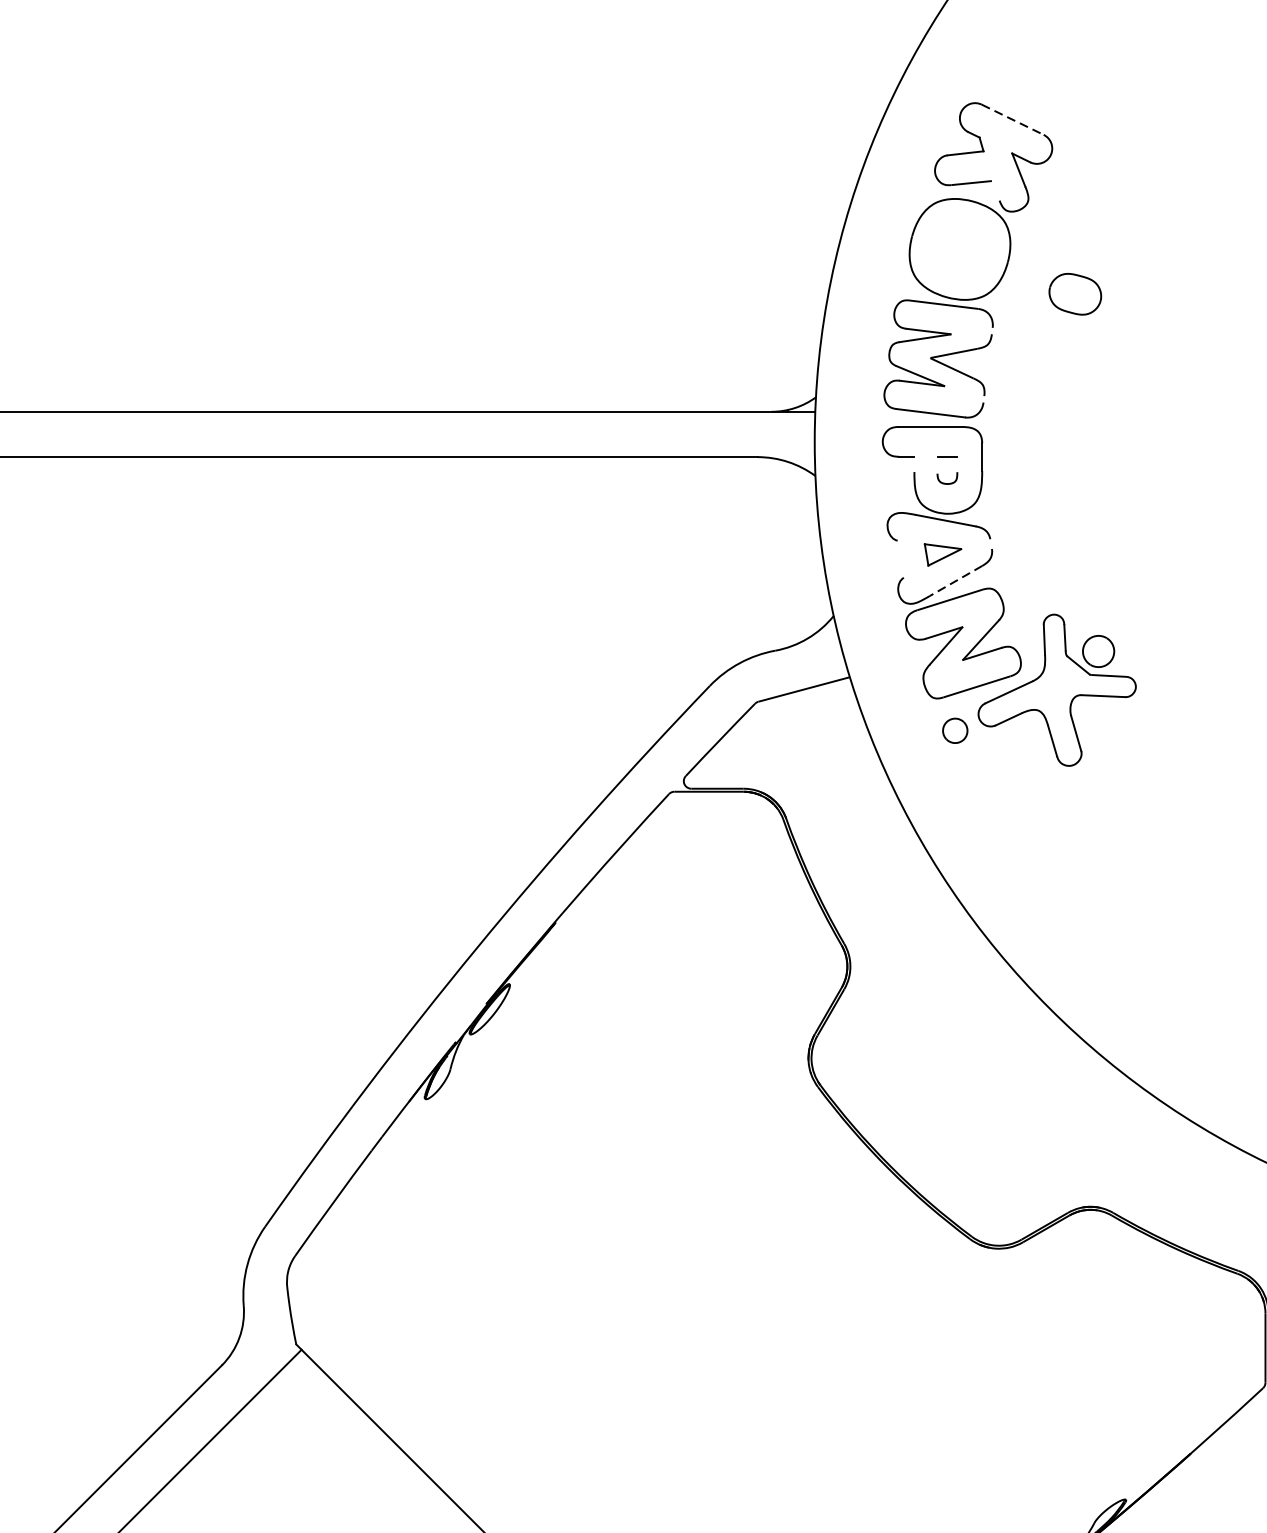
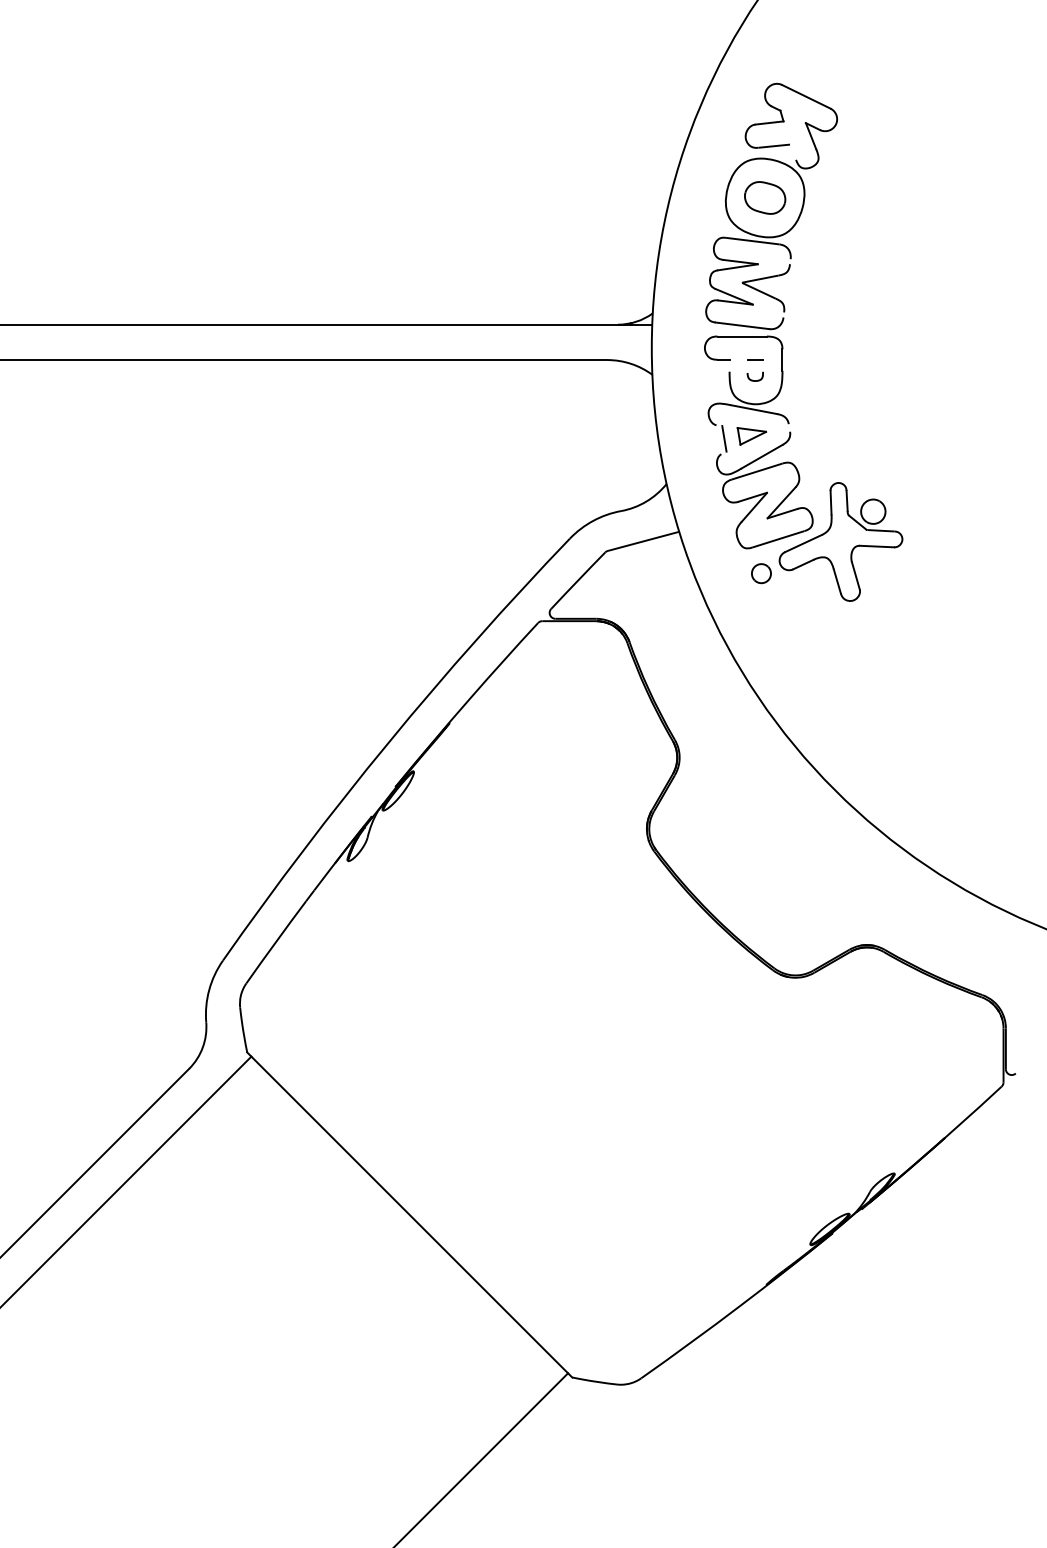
line: (1012, 119) -> (806, 96), dashed -> solid
part: (1075, 293) -> (765, 197), moved
line: (907, 557) -> (724, 438), added
line: (956, 580) -> (762, 456), dashed -> solid

